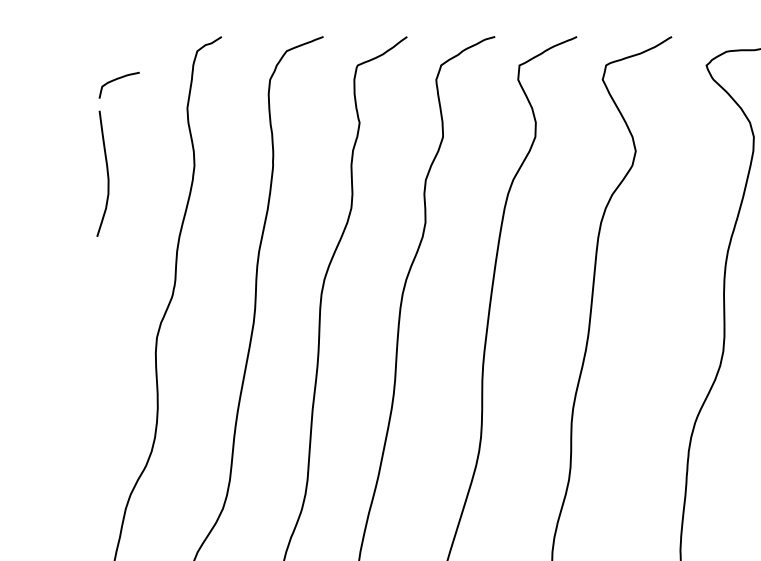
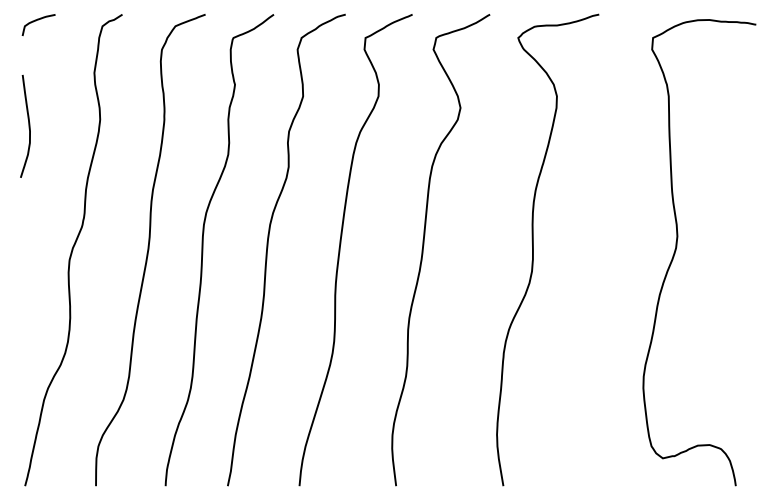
curve: (116, 80) -> (36, 21), moved

